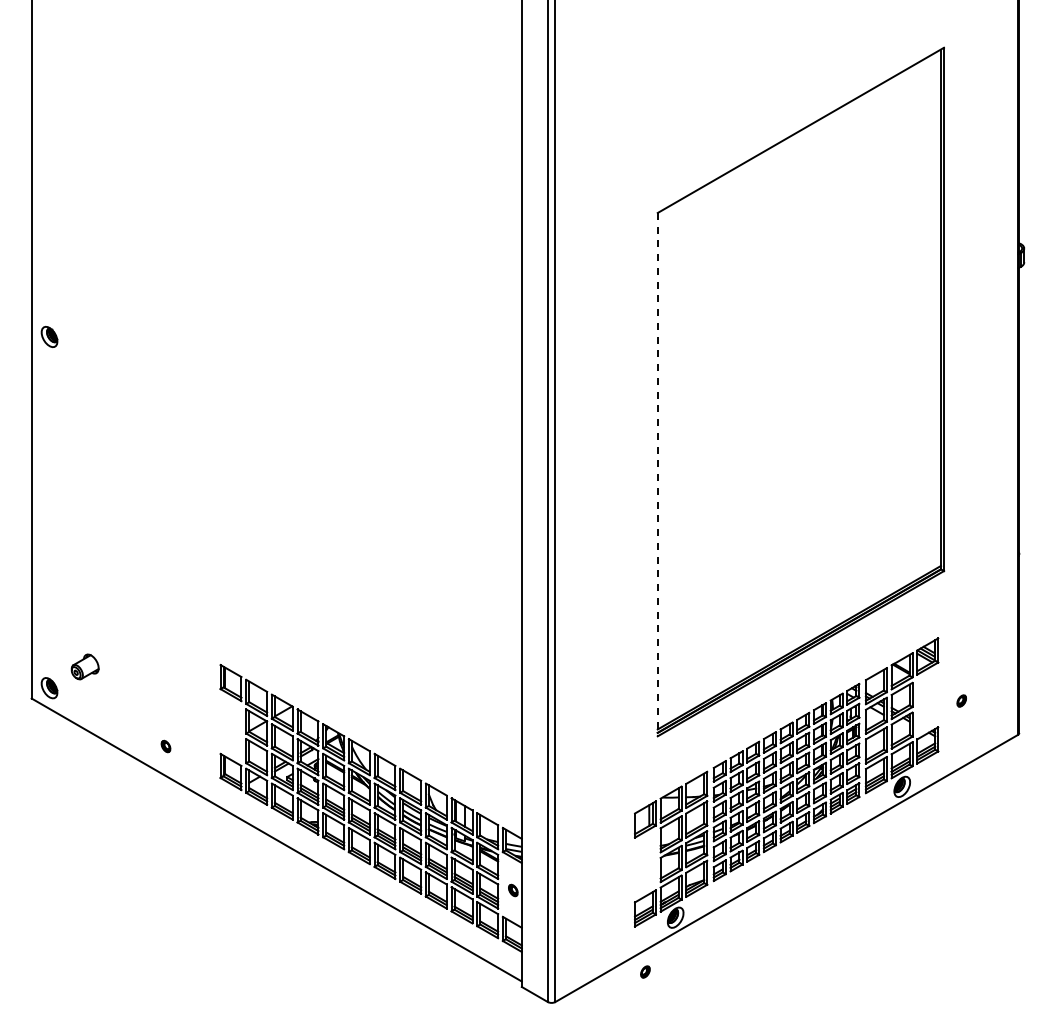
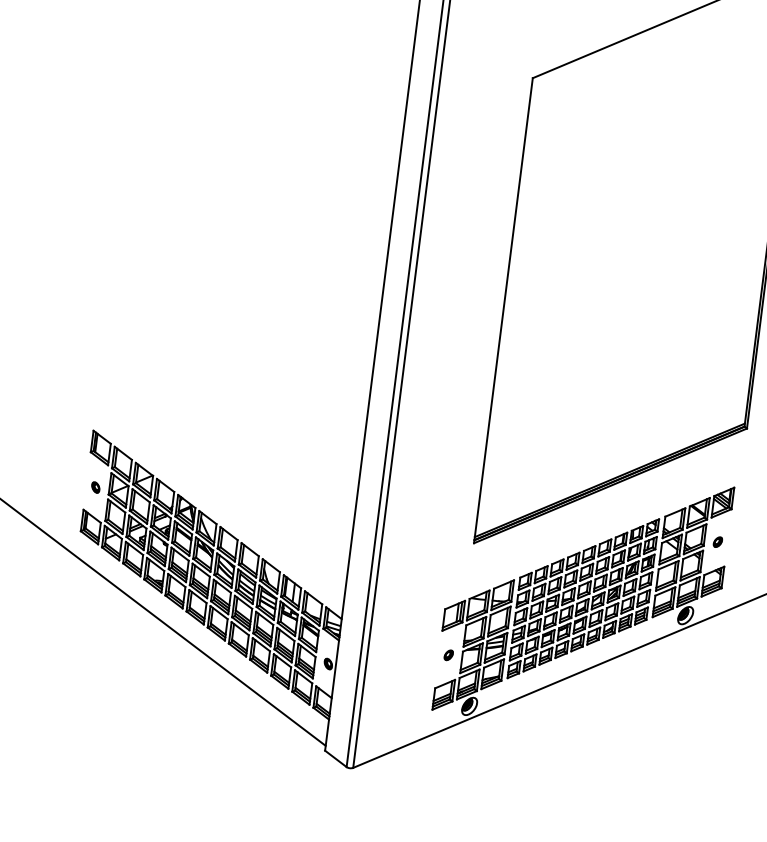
line: (657, 474) -> (503, 310), dashed -> solid
part: (961, 700) -> (717, 541), moved
part: (165, 746) -> (95, 487), moved
part: (645, 971) -> (448, 654), moved

